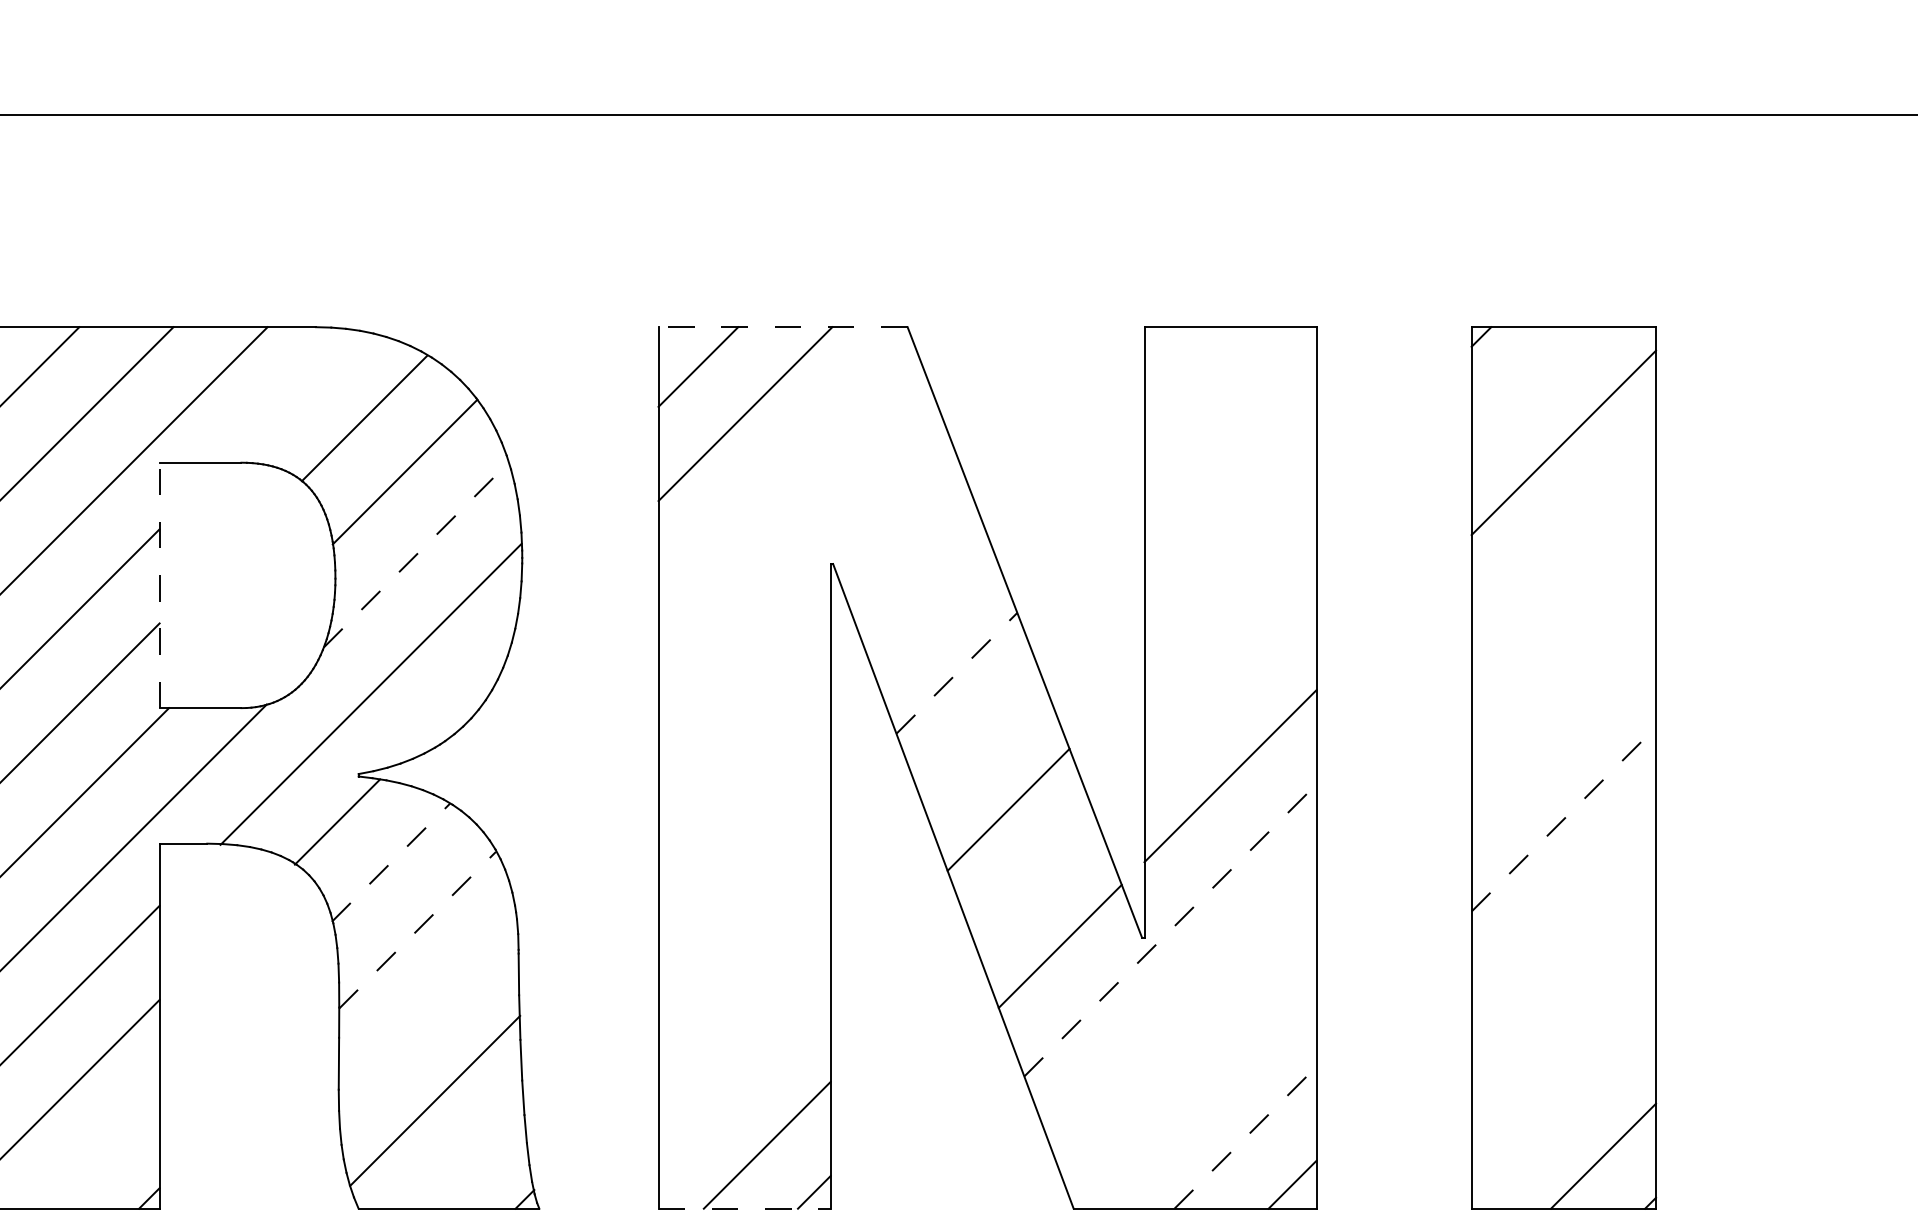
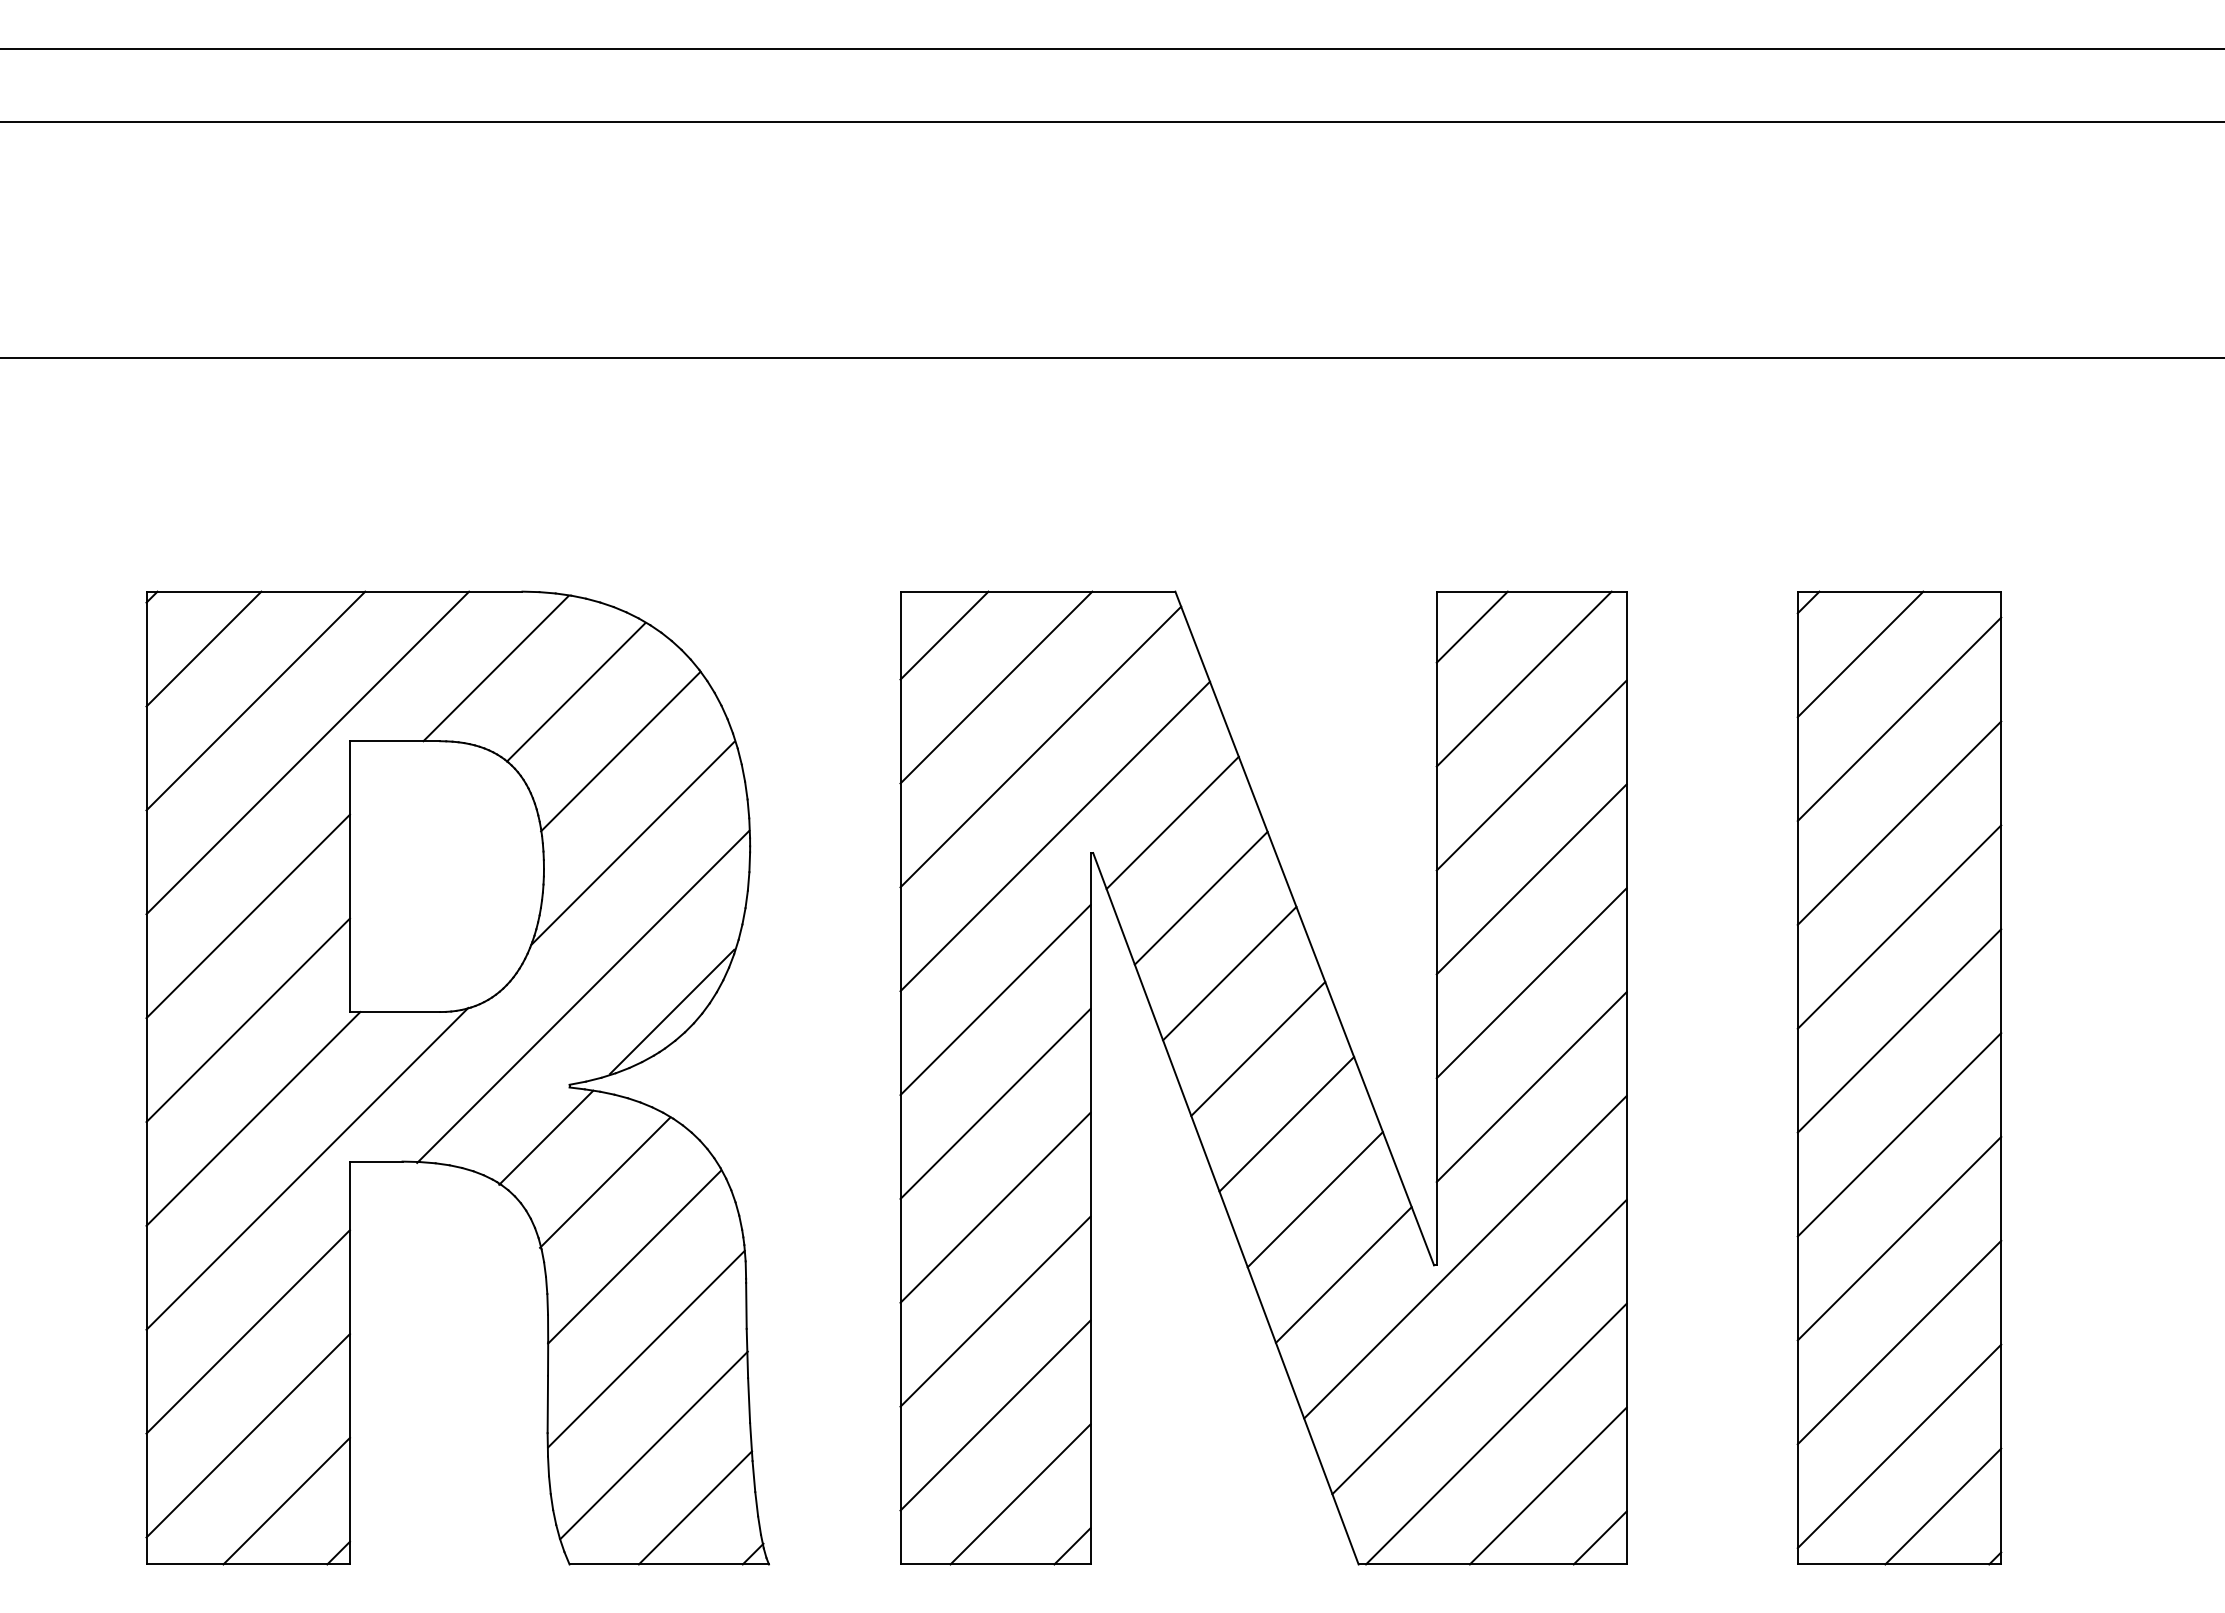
line: (782, 327) -> (1037, 591), dashed -> solid
line: (1175, 358) -> (1471, 626), added
line: (1528, 384) -> (1860, 654), added
line: (291, 396) -> (495, 668), added
line: (1223, 405) -> (1523, 678), added
line: (785, 467) -> (1040, 746), added
line: (1230, 493) -> (1531, 775), added
line: (905, 536) -> (1172, 822), added
line: (1563, 536) -> (1899, 822), added
line: (798, 549) -> (1055, 836), added
line: (415, 555) -> (632, 843), dashed -> solid
line: (159, 585) -> (349, 876), dashed -> solid
line: (1230, 588) -> (1531, 879), added
line: (930, 604) -> (1200, 897), added
line: (1563, 630) -> (1899, 926), added
line: (957, 673) -> (1230, 973), dashed -> solid
line: (1230, 682) -> (1531, 983), added
line: (744, 697) -> (995, 1000), added
line: (451, 707) -> (672, 1011), added
line: (1563, 724) -> (1899, 1030), added
line: (982, 741) -> (1258, 1048), added
line: (744, 791) -> (995, 1103), added
line: (1563, 819) -> (1899, 1134), dashed -> solid
line: (391, 862) -> (605, 1182), dashed -> solid
line: (1033, 878) -> (1314, 1199), added
line: (744, 885) -> (995, 1207), added
line: (1563, 913) -> (1899, 1238), added
line: (417, 929) -> (634, 1256), dashed -> solid
line: (1170, 929) -> (1465, 1256), dashed -> solid
line: (744, 979) -> (995, 1311), added
line: (1563, 1007) -> (1899, 1342), added
line: (1183, 1011) -> (1479, 1346), added
line: (428, 1013) -> (646, 1348), added
line: (744, 1073) -> (995, 1415), added
line: (1198, 1090) -> (1496, 1433), added
line: (1563, 1101) -> (1899, 1446), added
line: (1245, 1138) -> (1548, 1486), dashed -> solid
line: (102, 1150) -> (286, 1500), added
line: (472, 1157) -> (695, 1507), added
line: (744, 1208) -> (995, 1564), dashed -> solid

